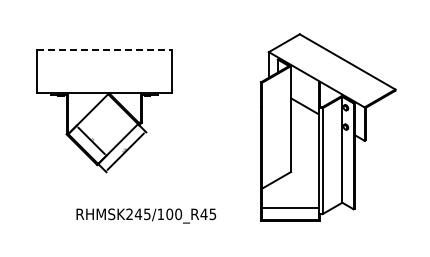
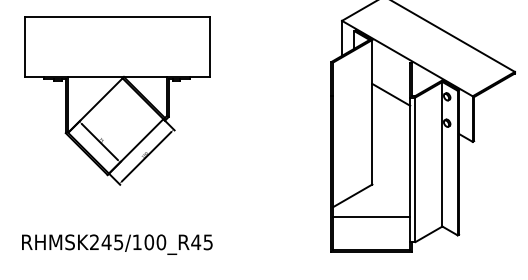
line: (104, 49) -> (117, 17), dashed -> solid
line: (290, 207) -> (371, 216), moved
text: (146, 215) -> (117, 243), moved

